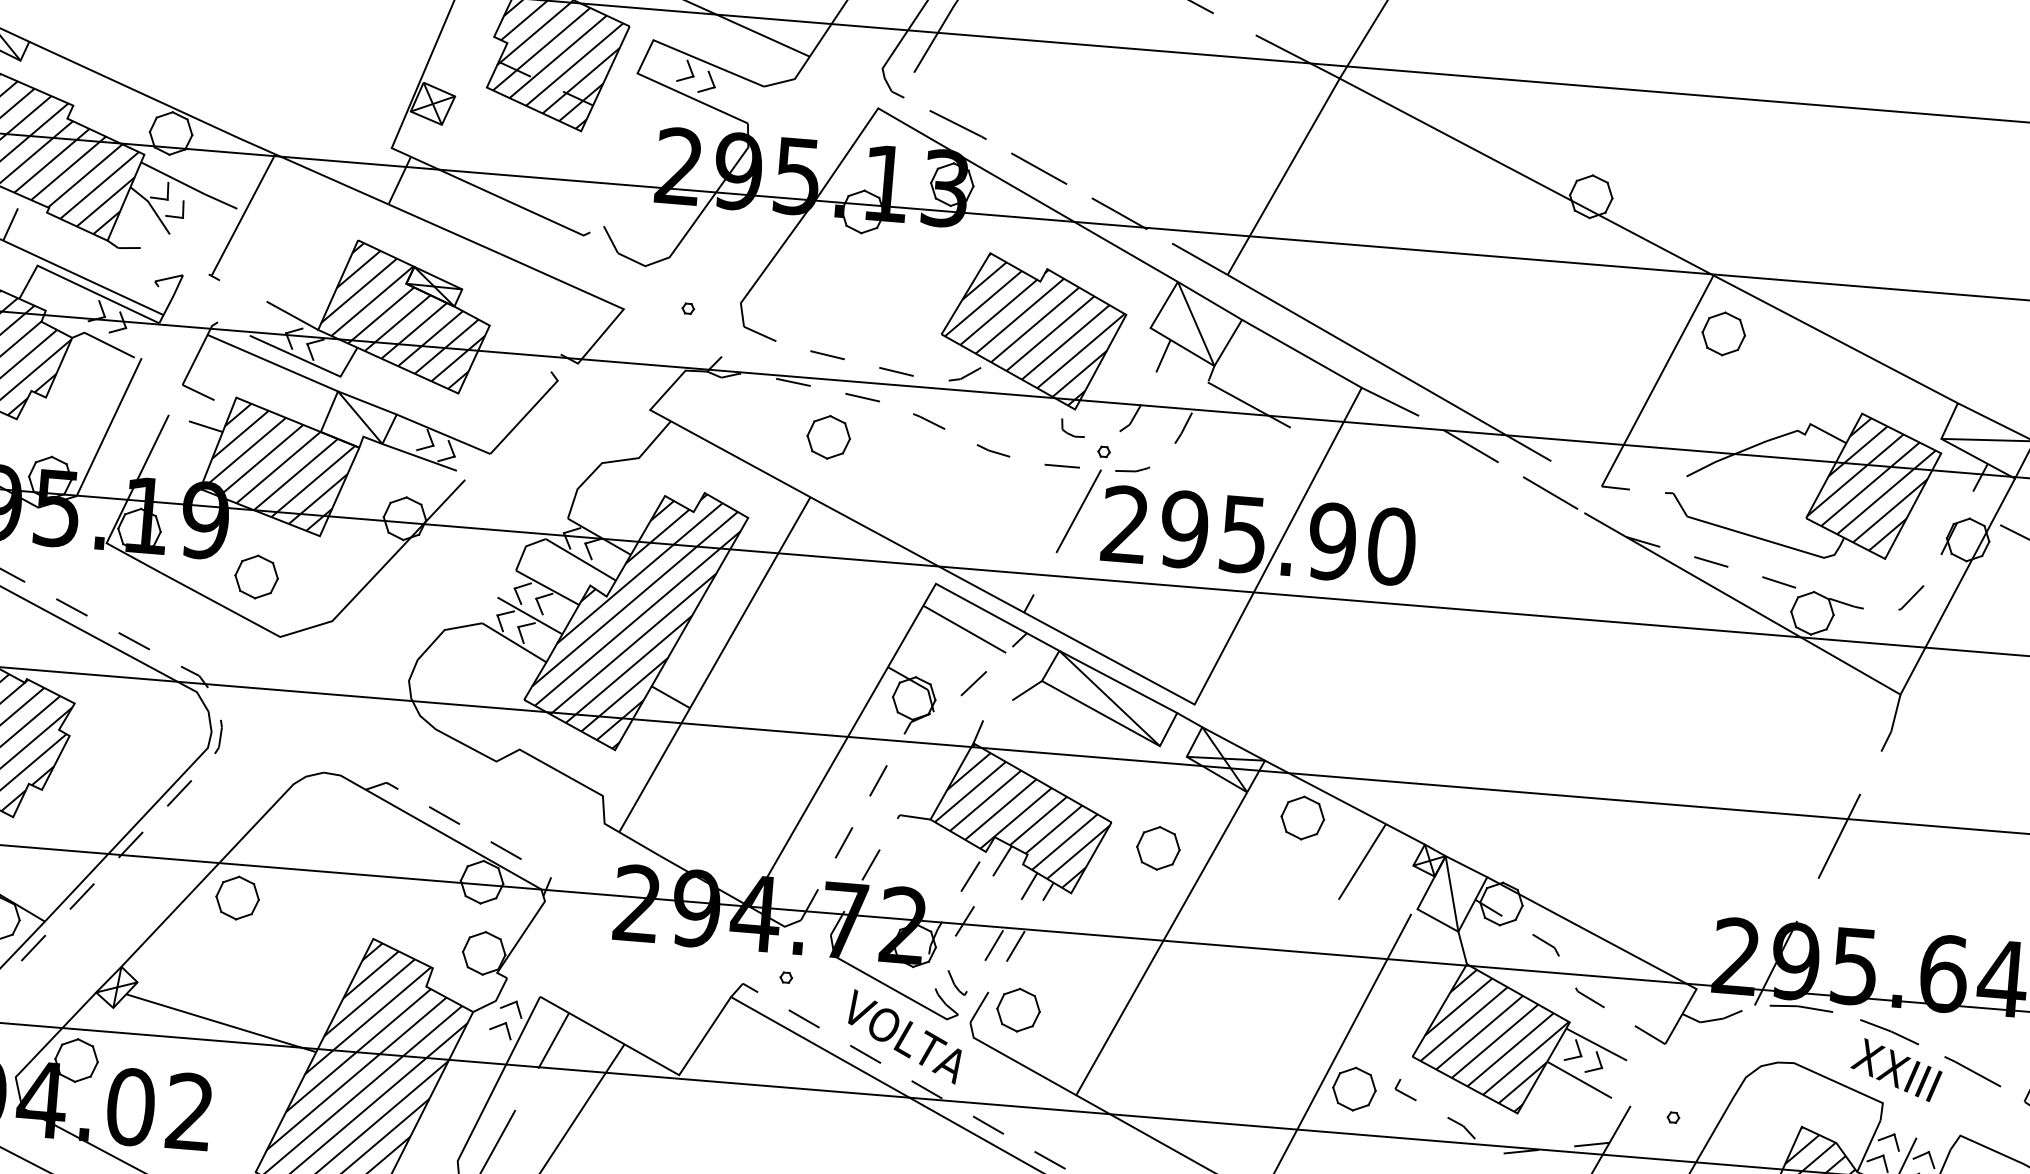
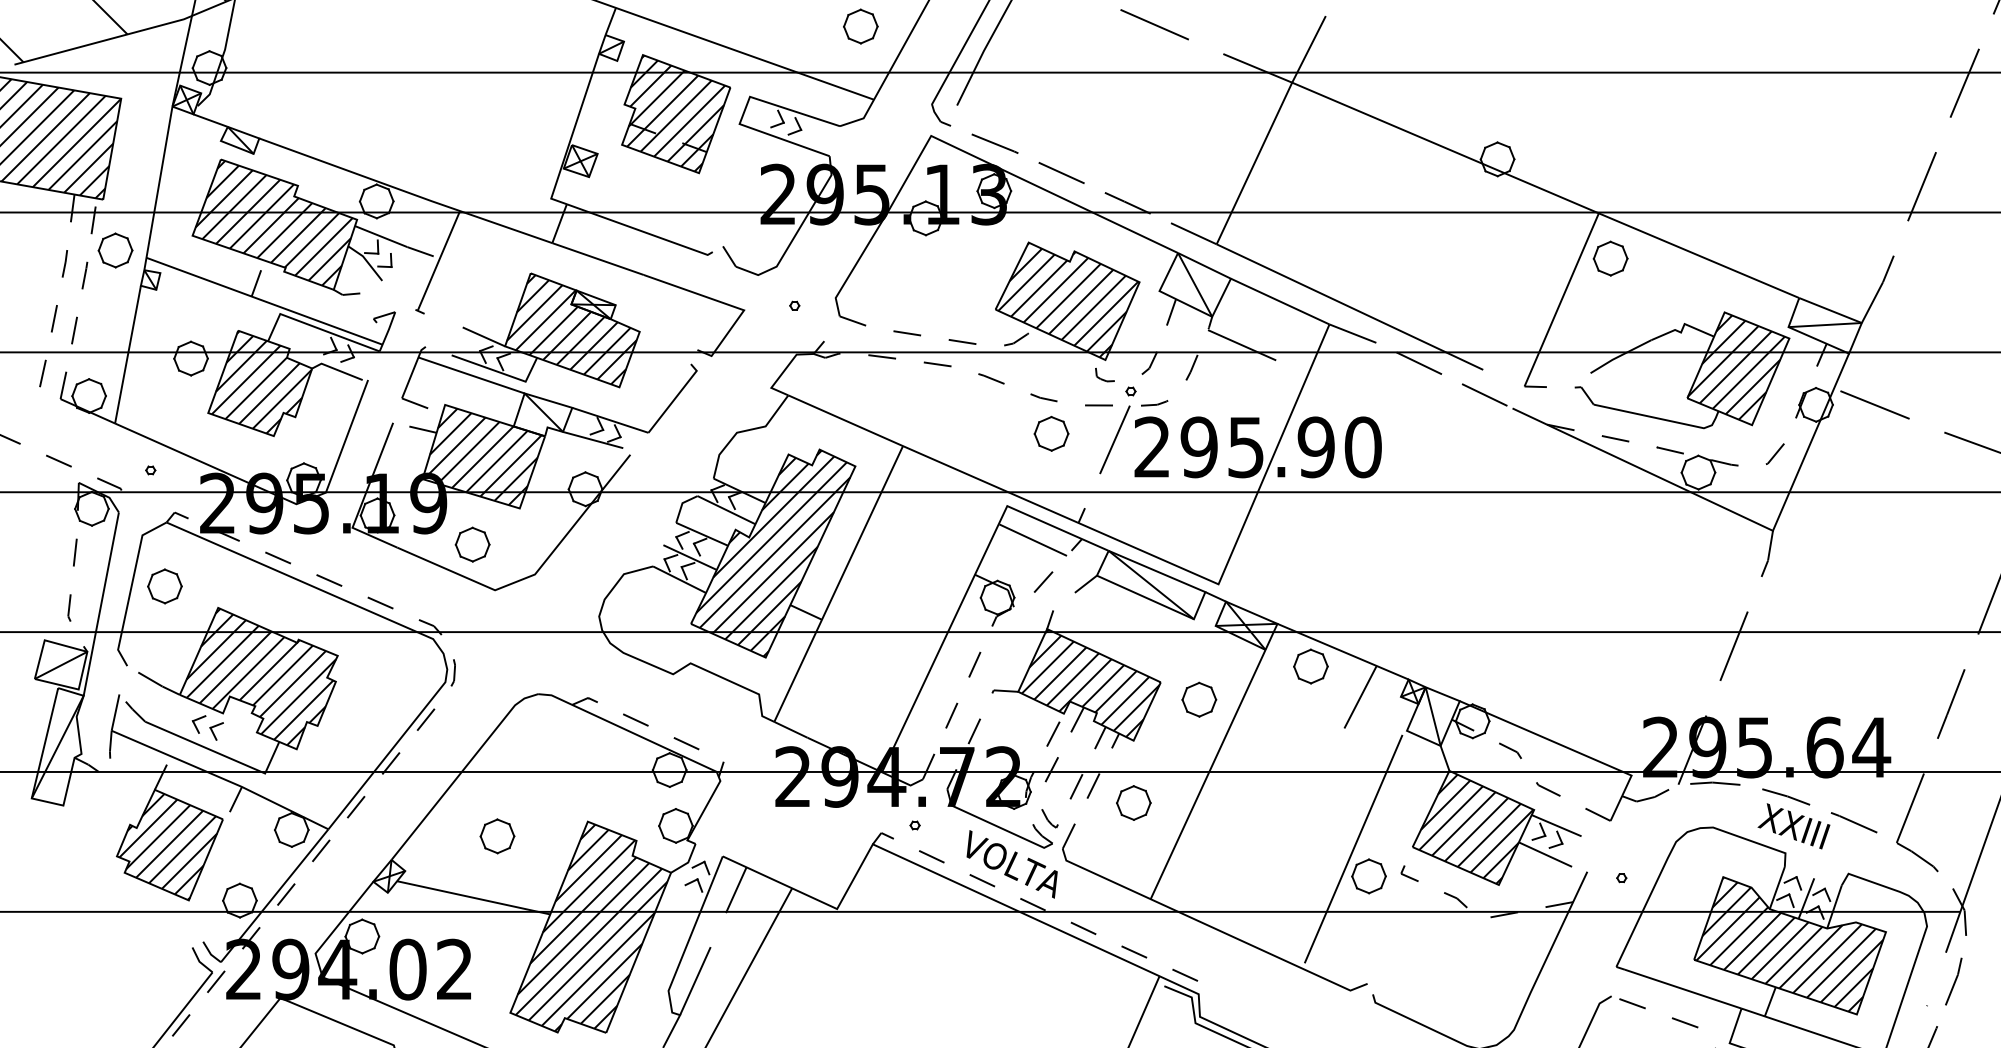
part: (828, 436) -> (1051, 433), moved
part: (237, 898) -> (497, 836), moved
part: (1018, 1009) -> (1133, 802), moved

